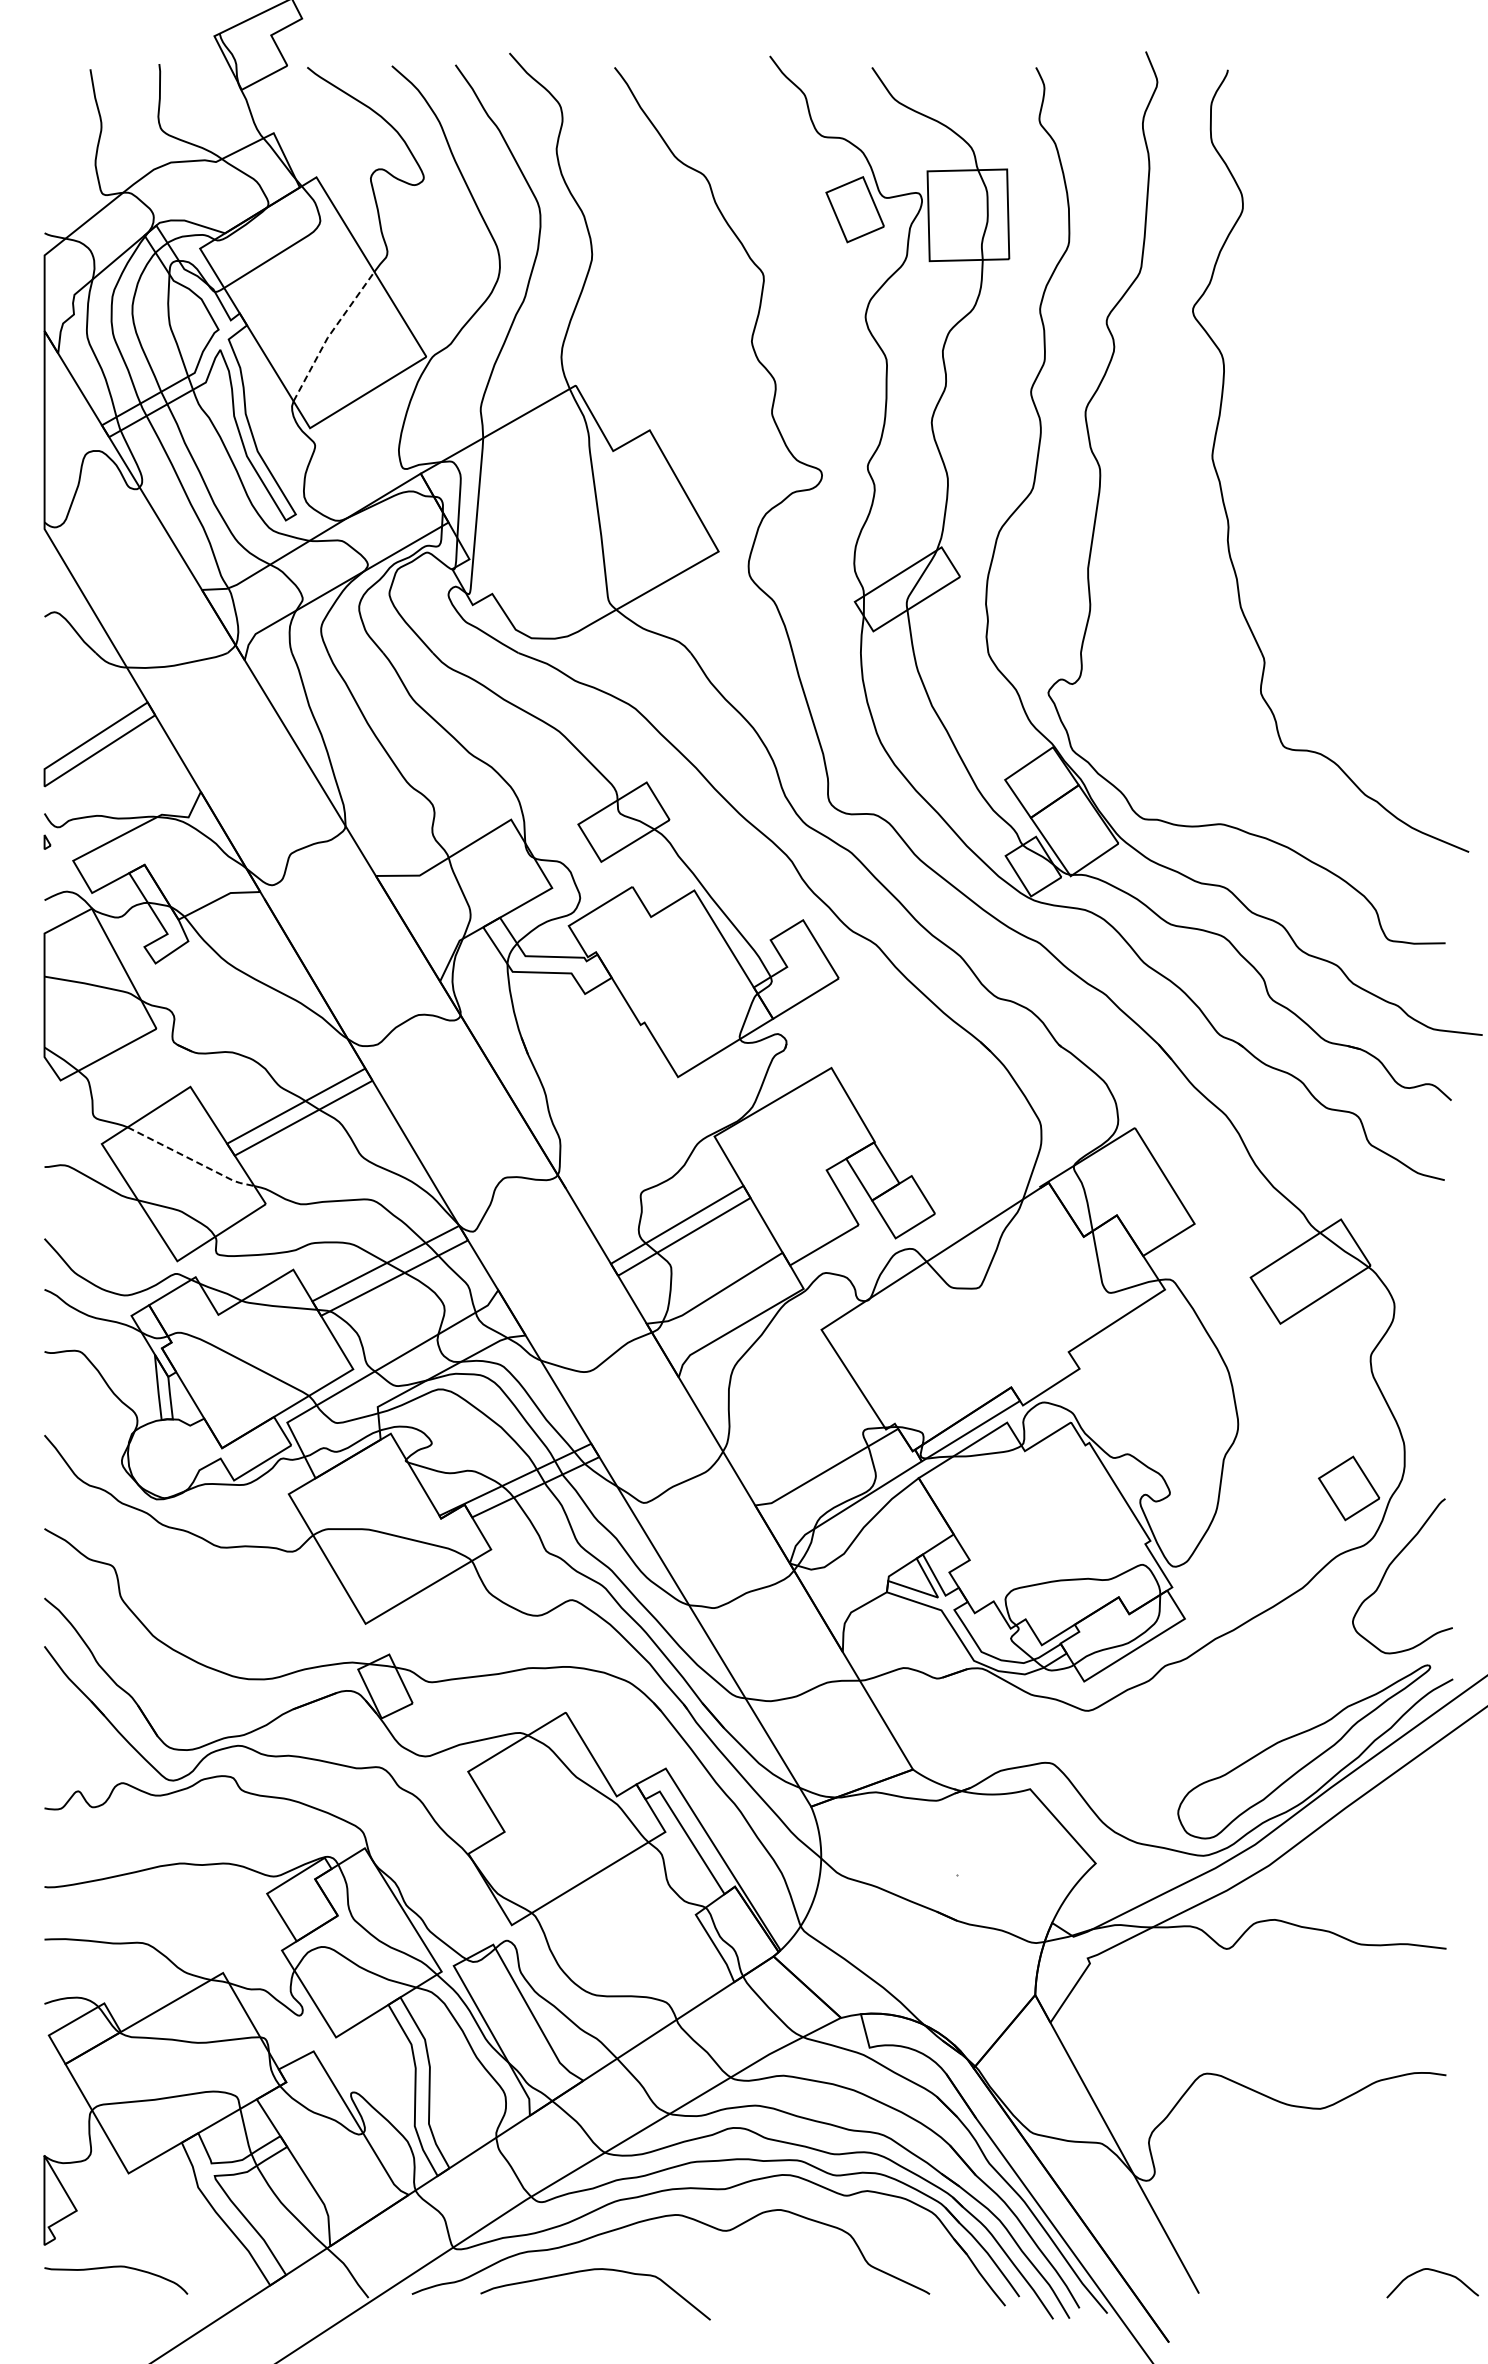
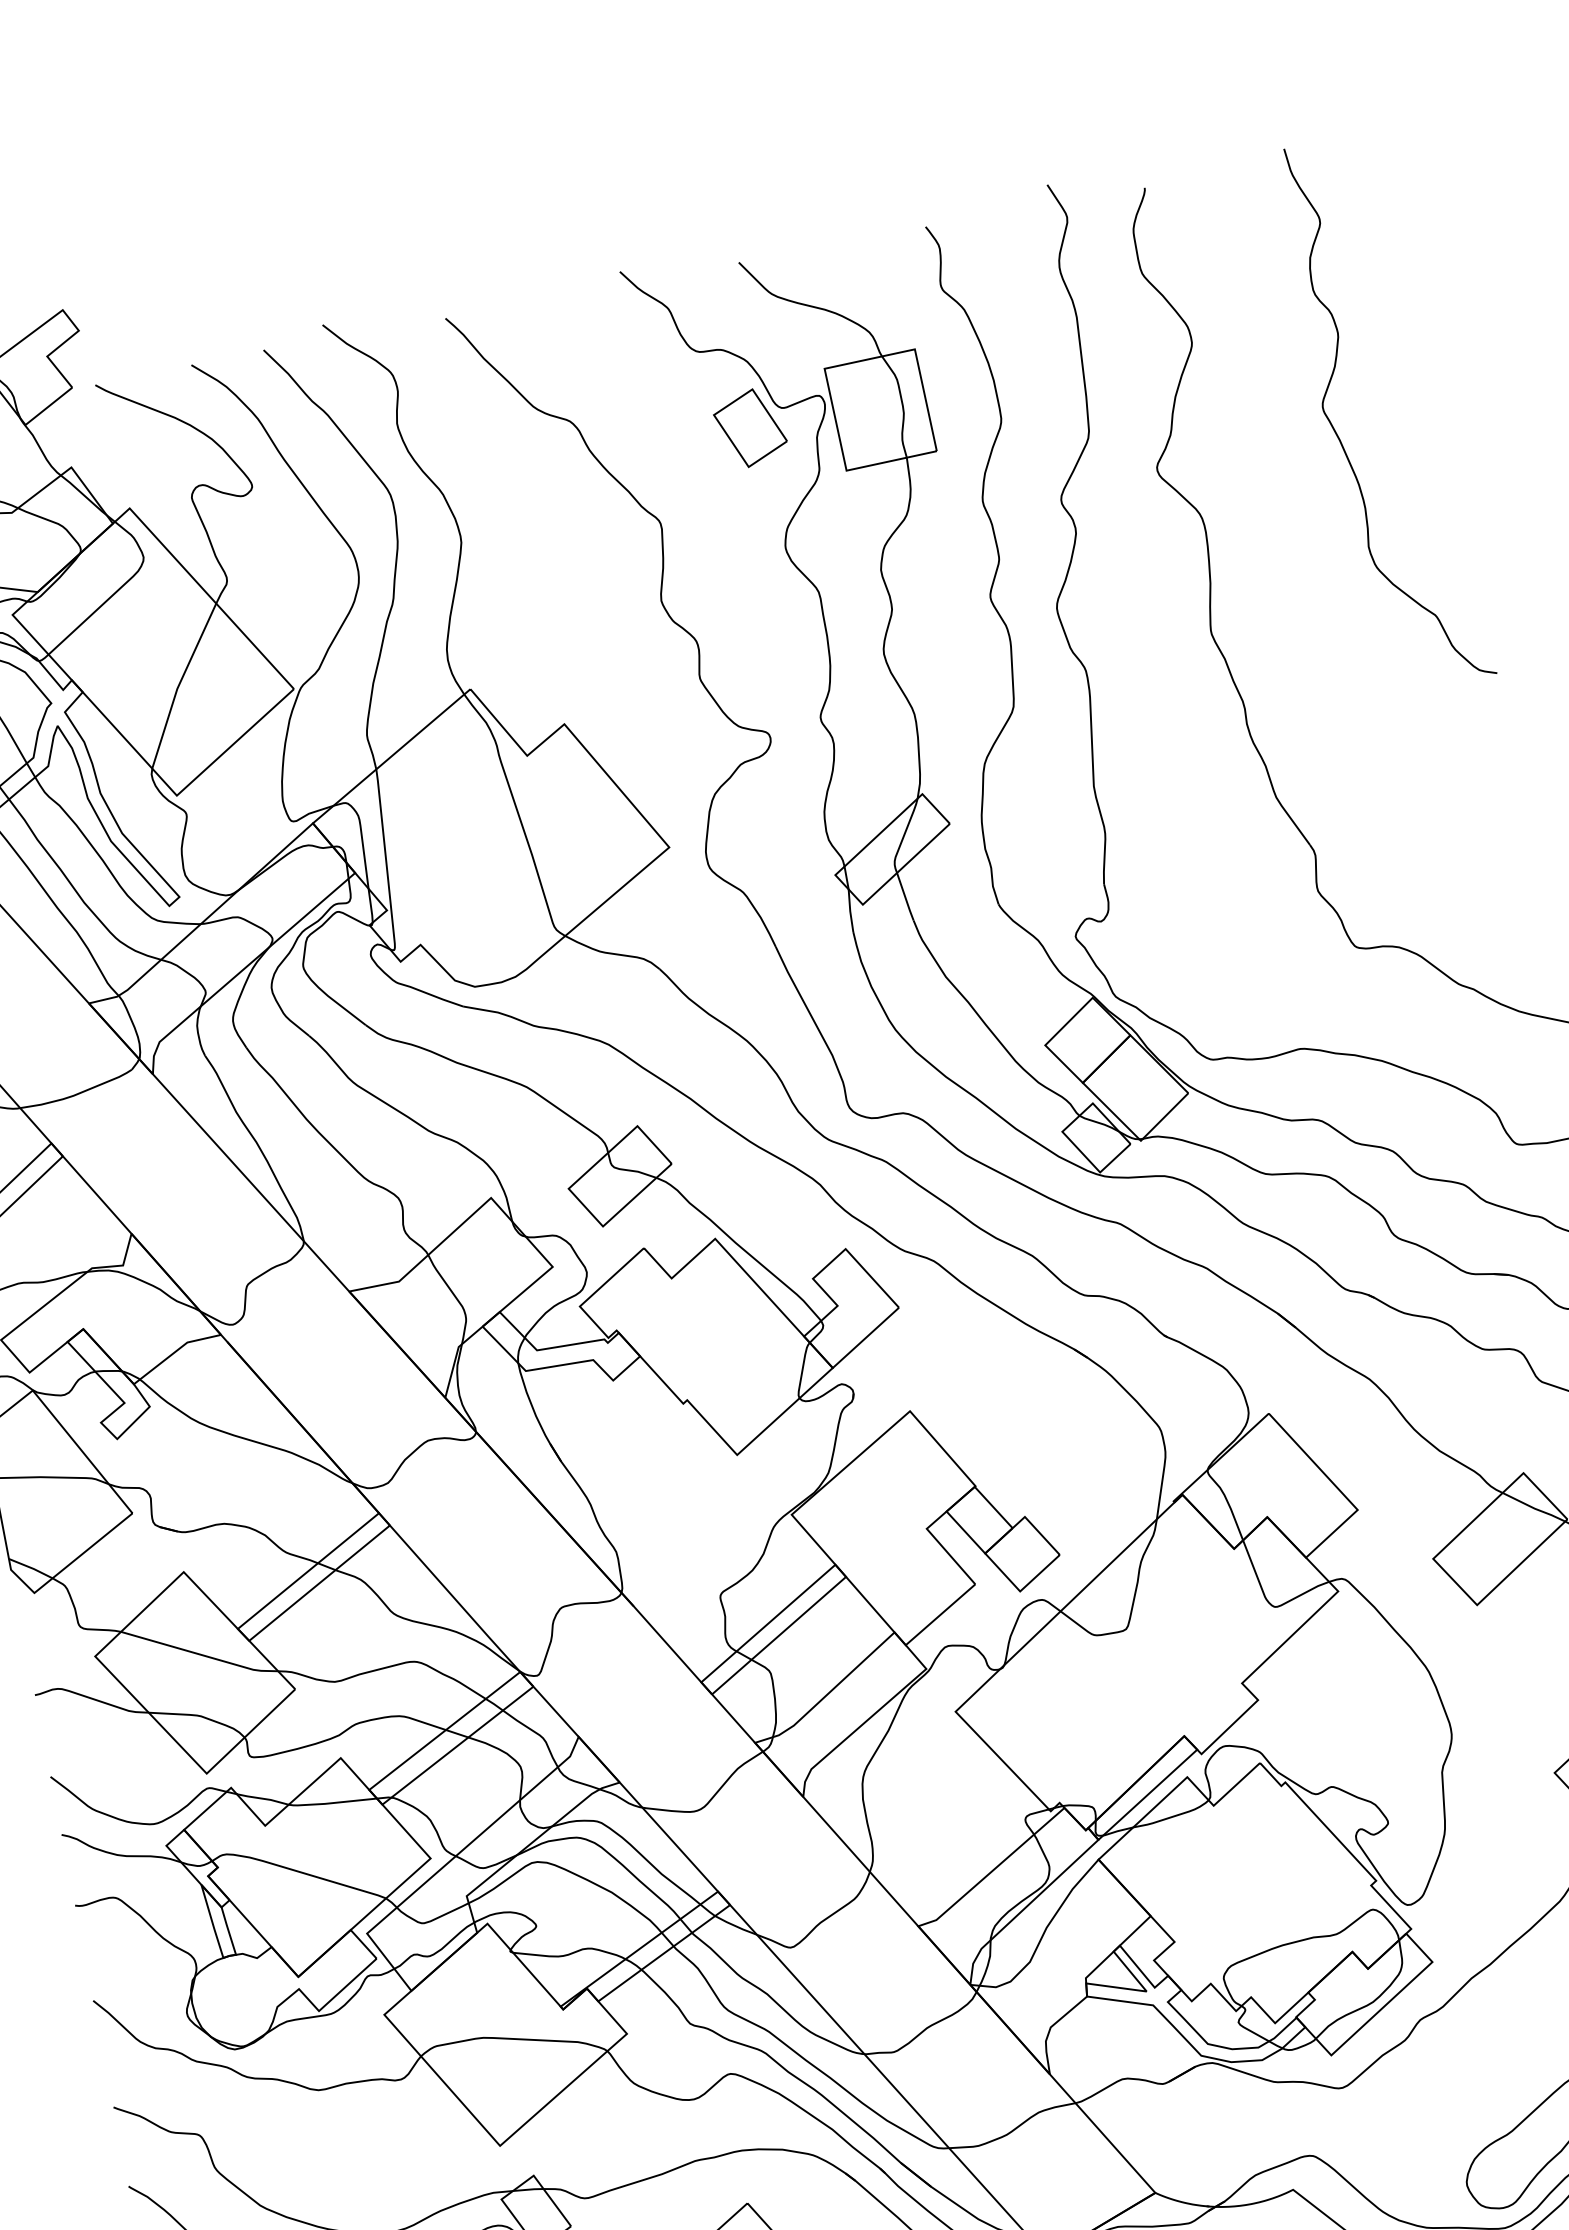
curve: (1352, 311) -> (1339, 436), added
line: (329, 334) -> (178, 684), dashed -> solid
line: (191, 1159) -> (200, 1654), dashed -> solid

